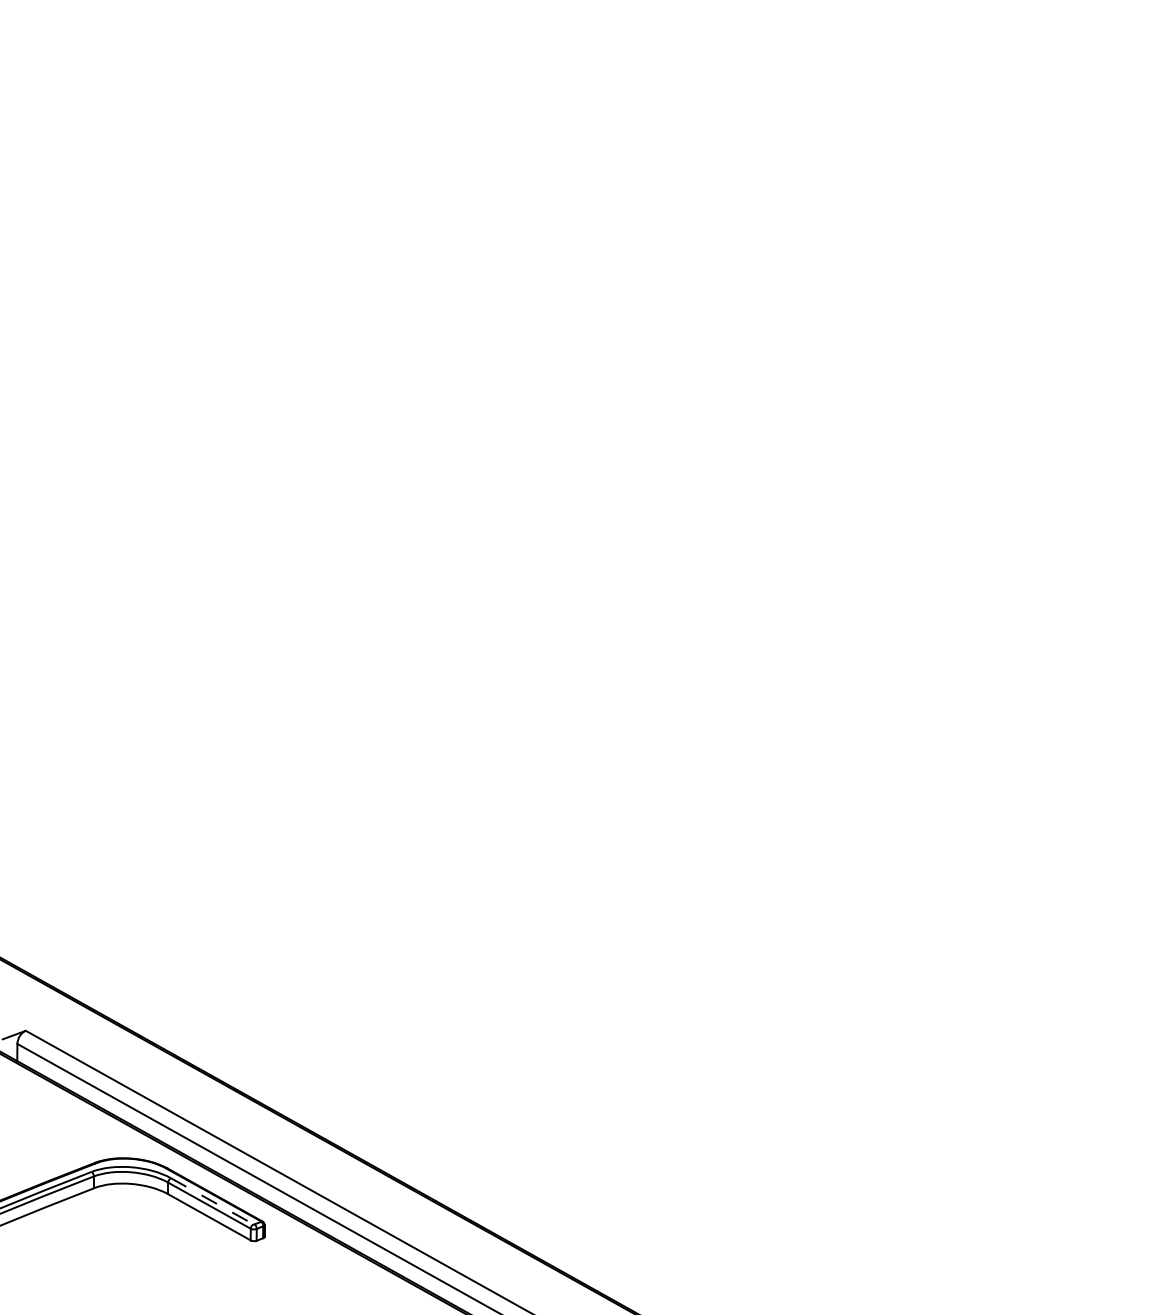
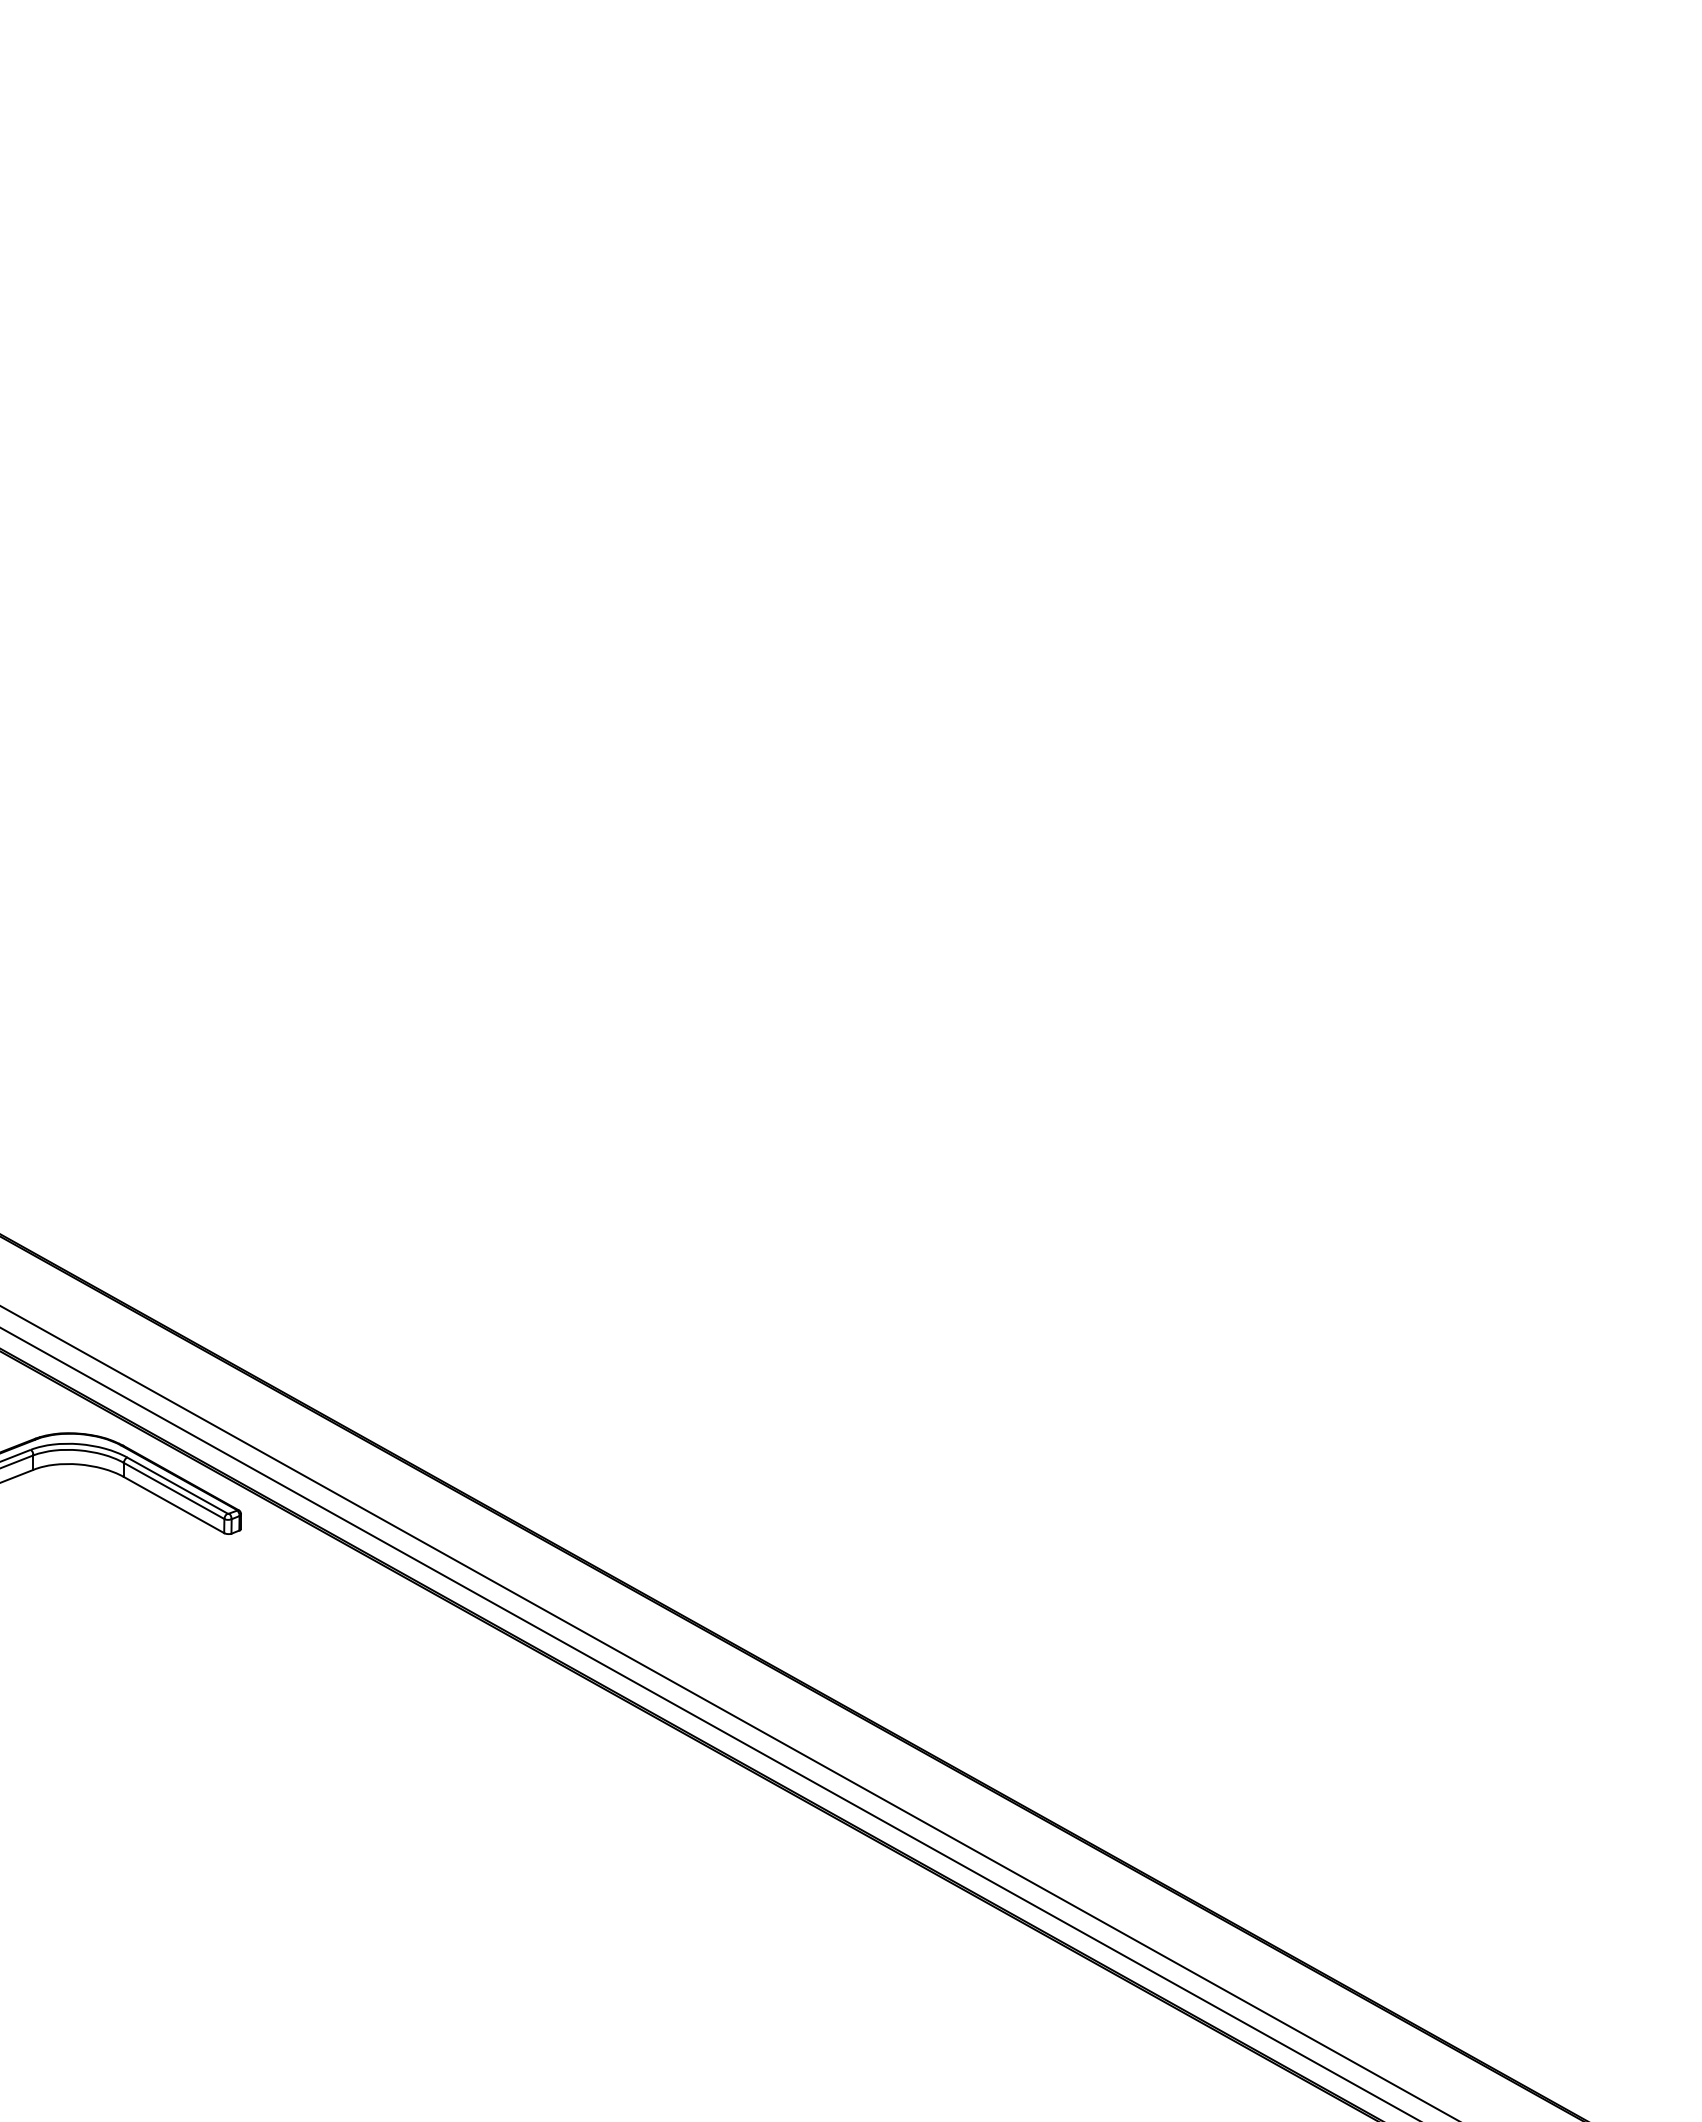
line: (212, 1201) -> (177, 1485), dashed -> solid

